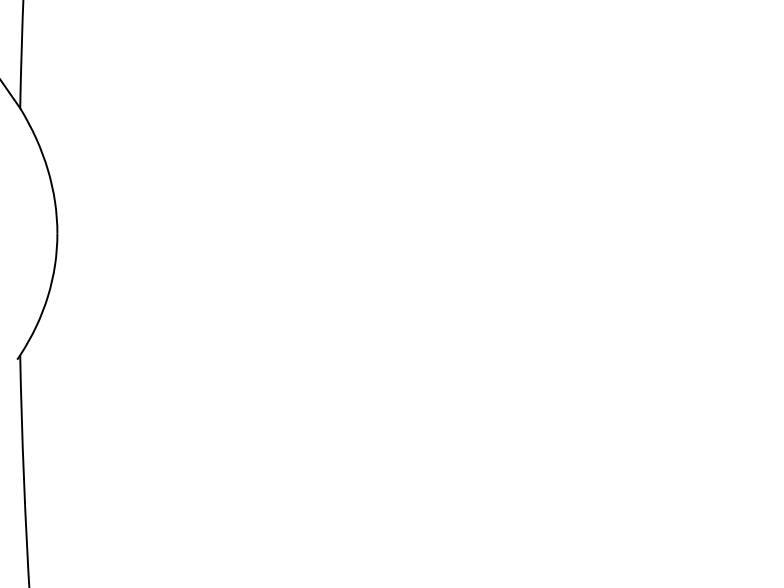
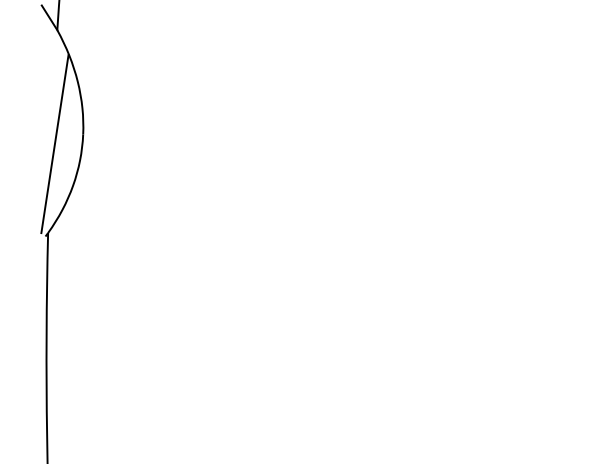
line: (23, 246) -> (54, 143), added

